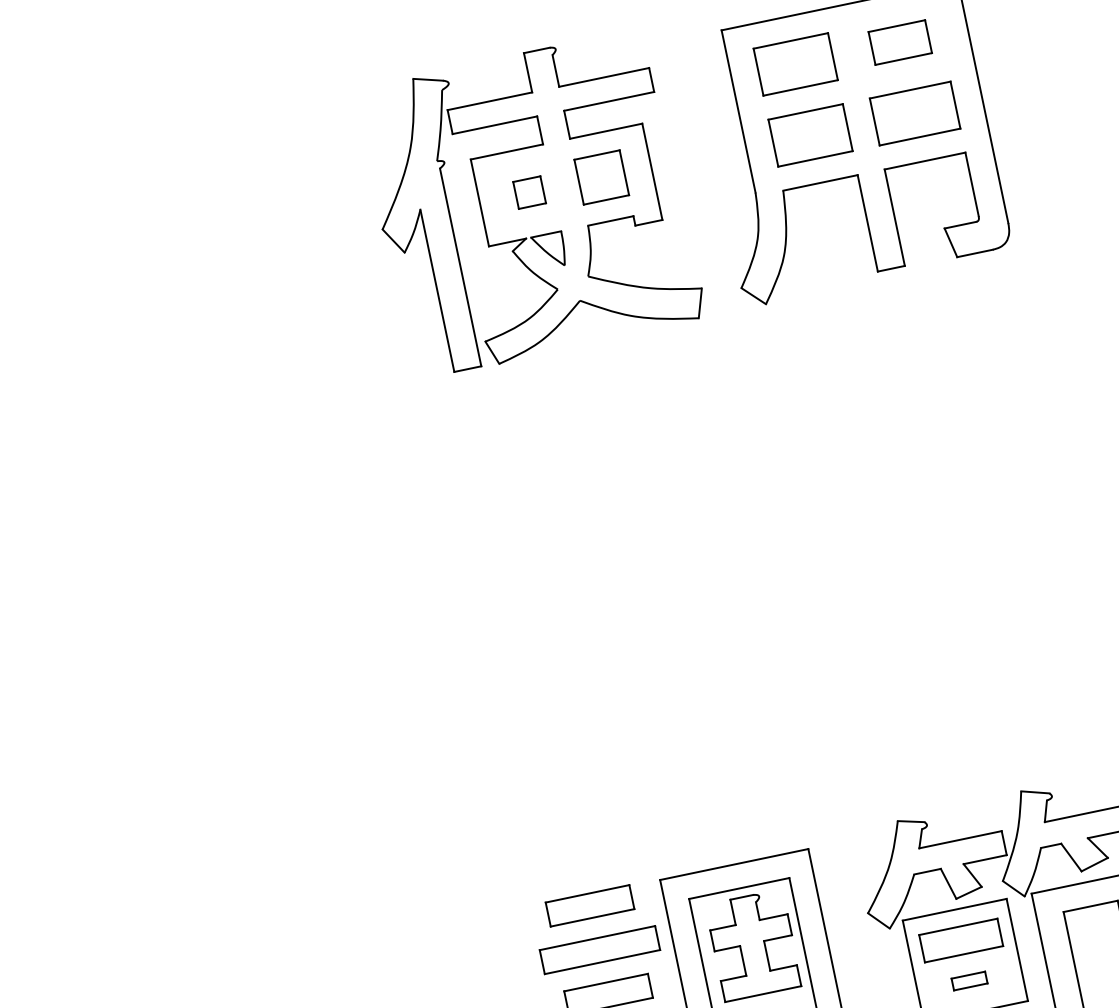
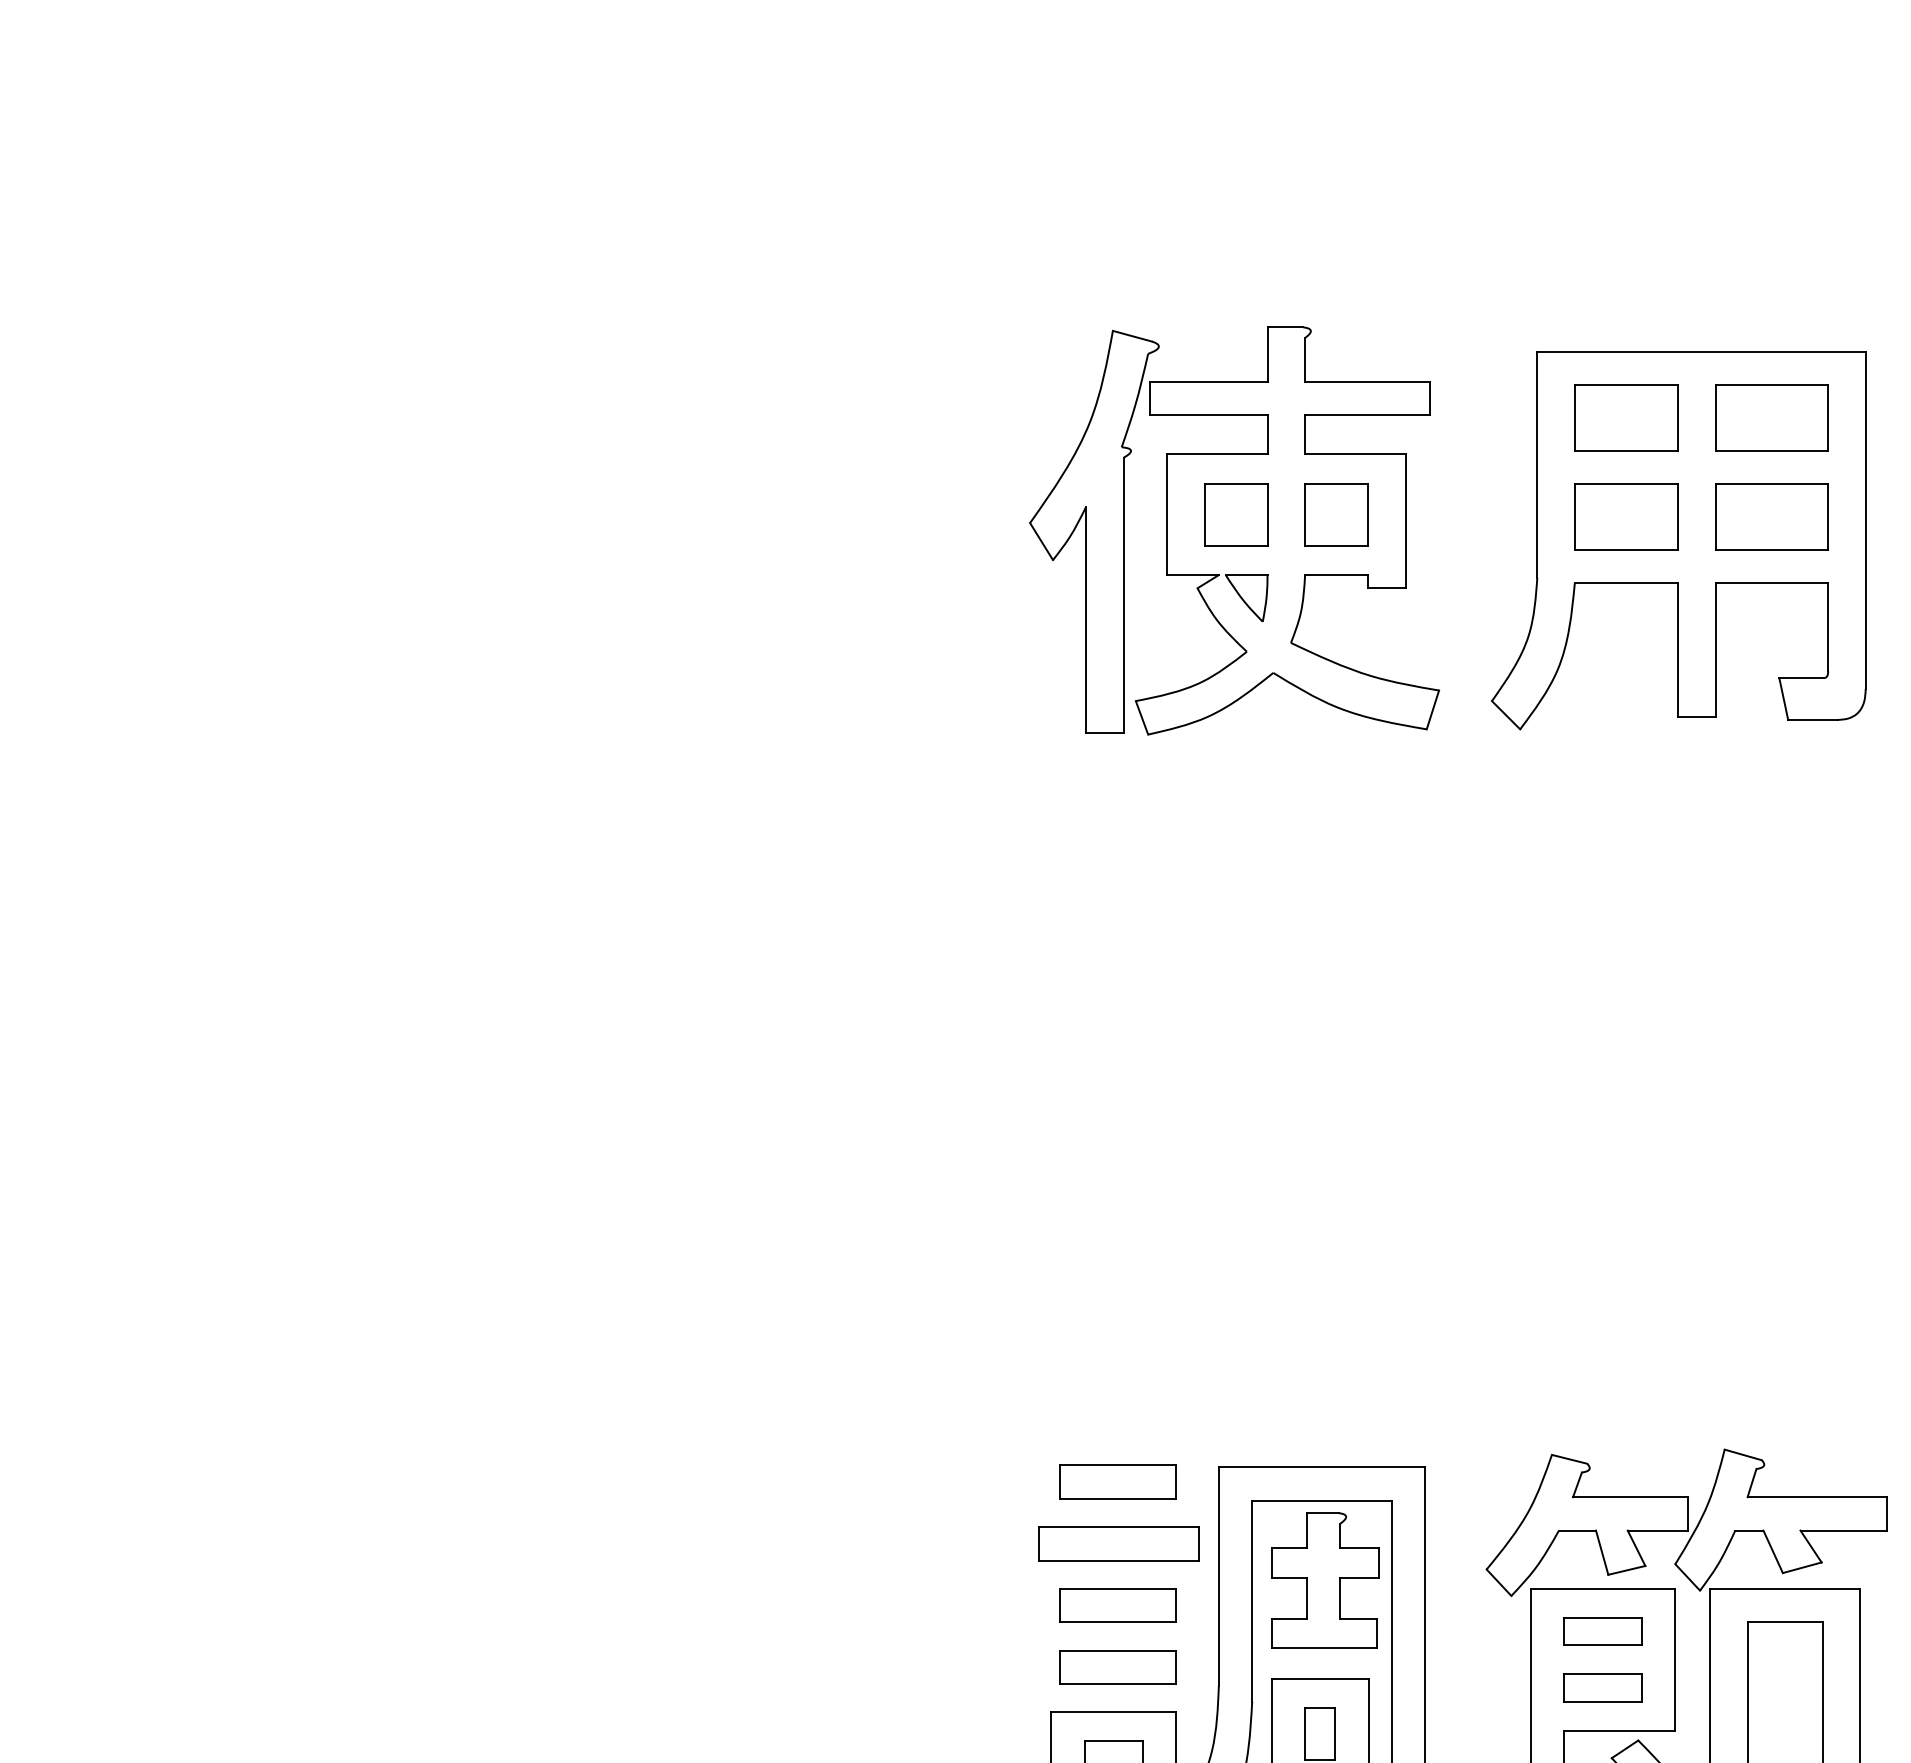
part: (899, 42) -> (1771, 417), size x1.43
part: (529, 192) -> (1236, 514), size x1.67
part: (960, 940) -> (1602, 1631), size x0.71
part: (969, 980) -> (1602, 1687), size x1.67

